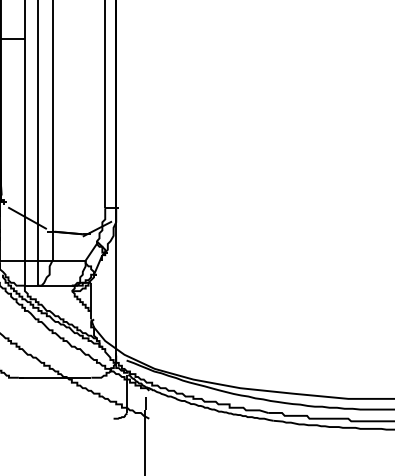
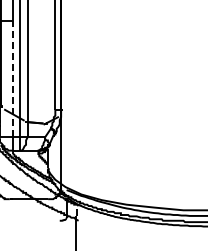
line: (25, 148) -> (13, 78), solid -> dashed

